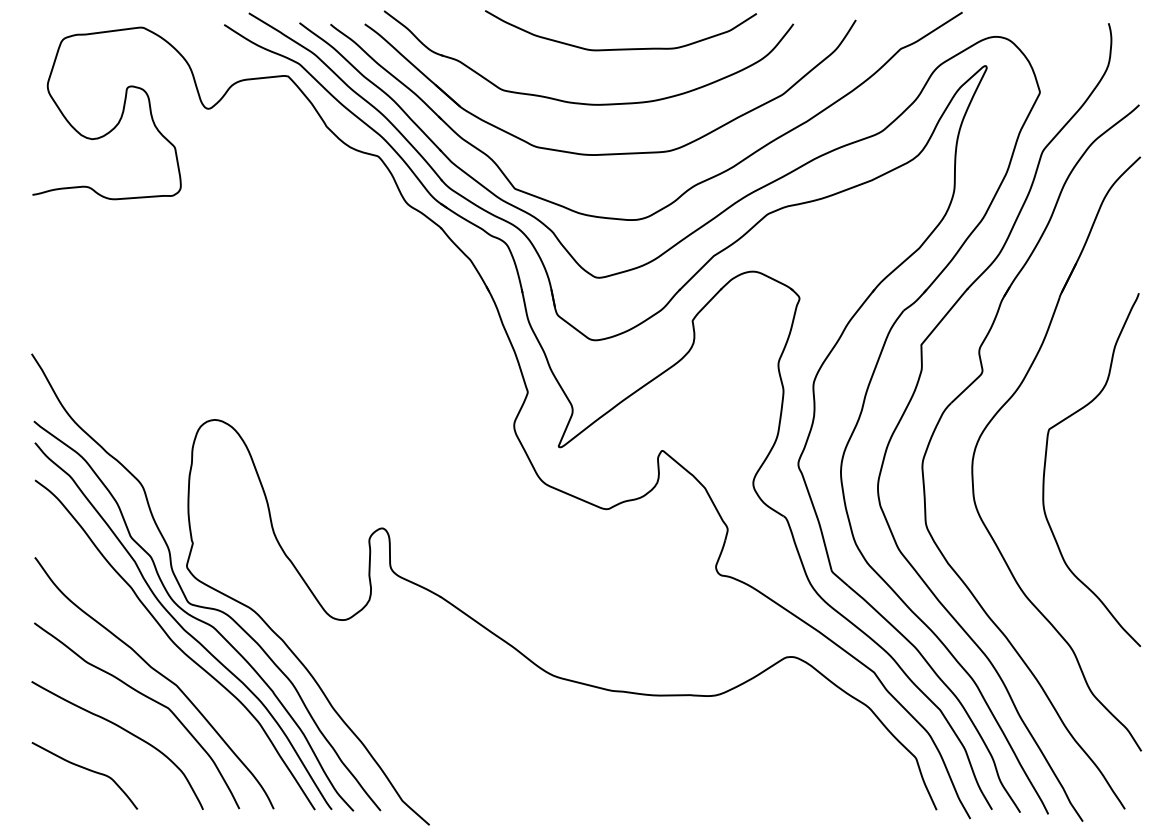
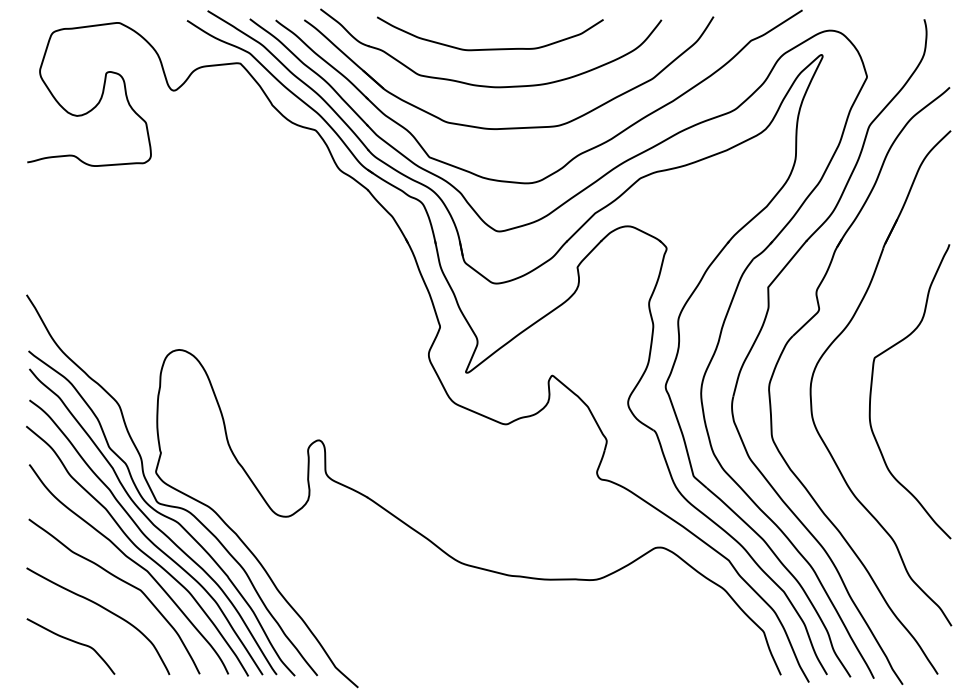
curve: (621, 48) -> (490, 48), moved
curve: (165, 659) -> (138, 549), added

